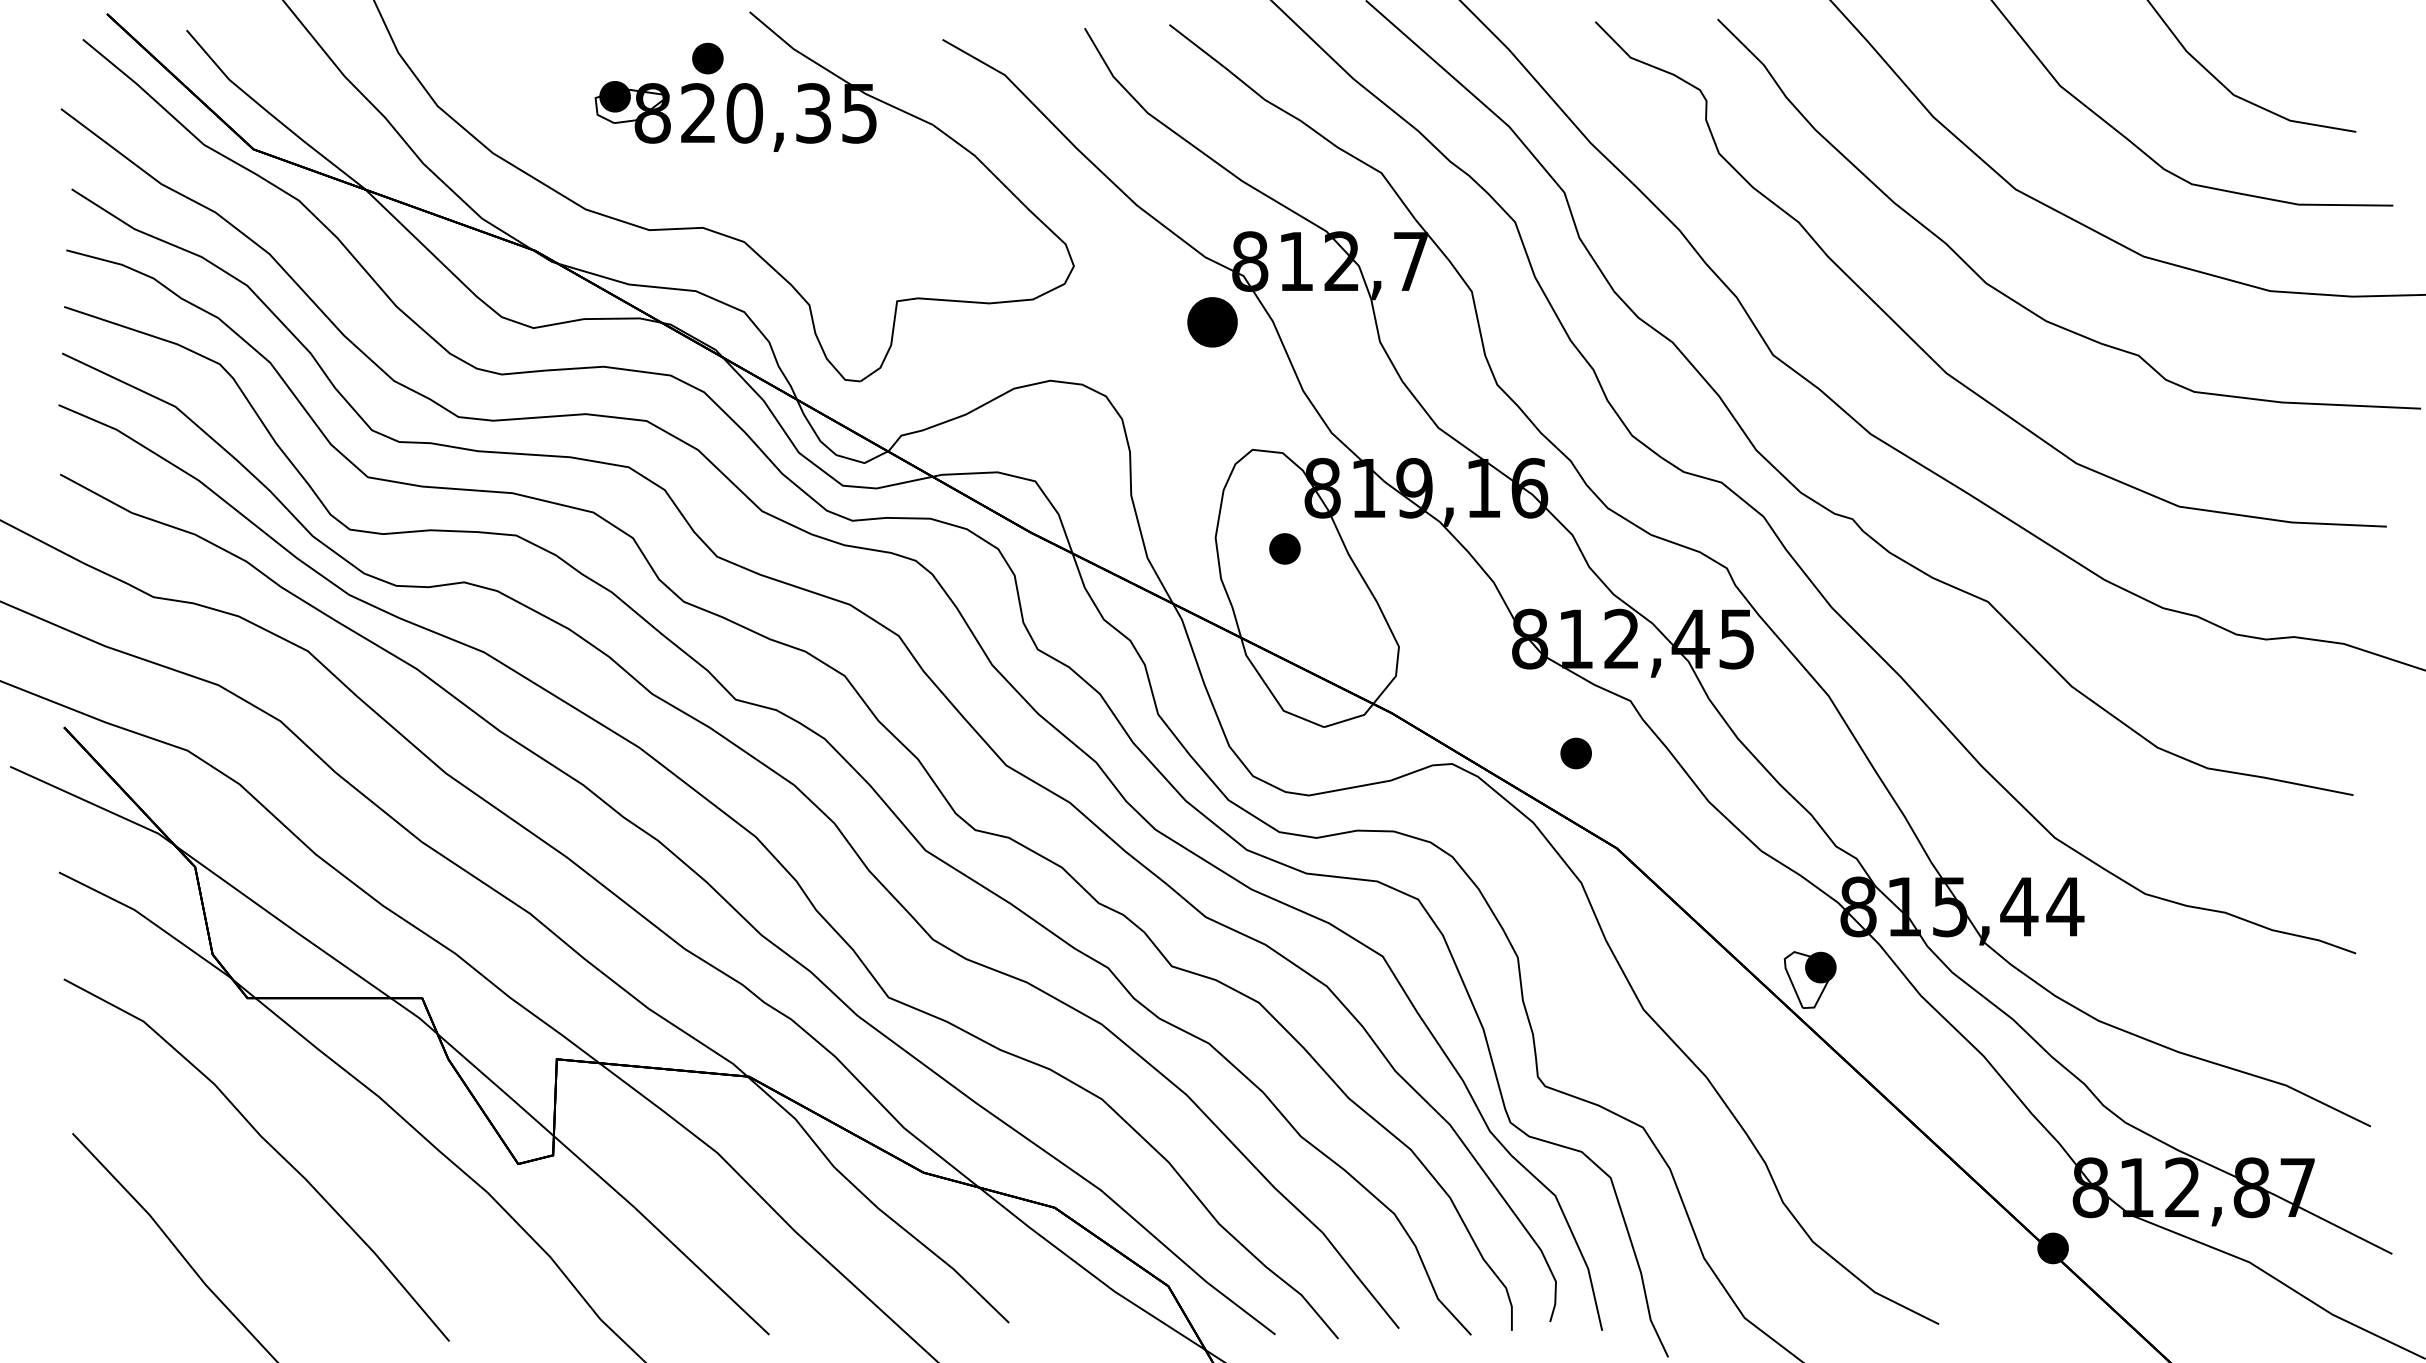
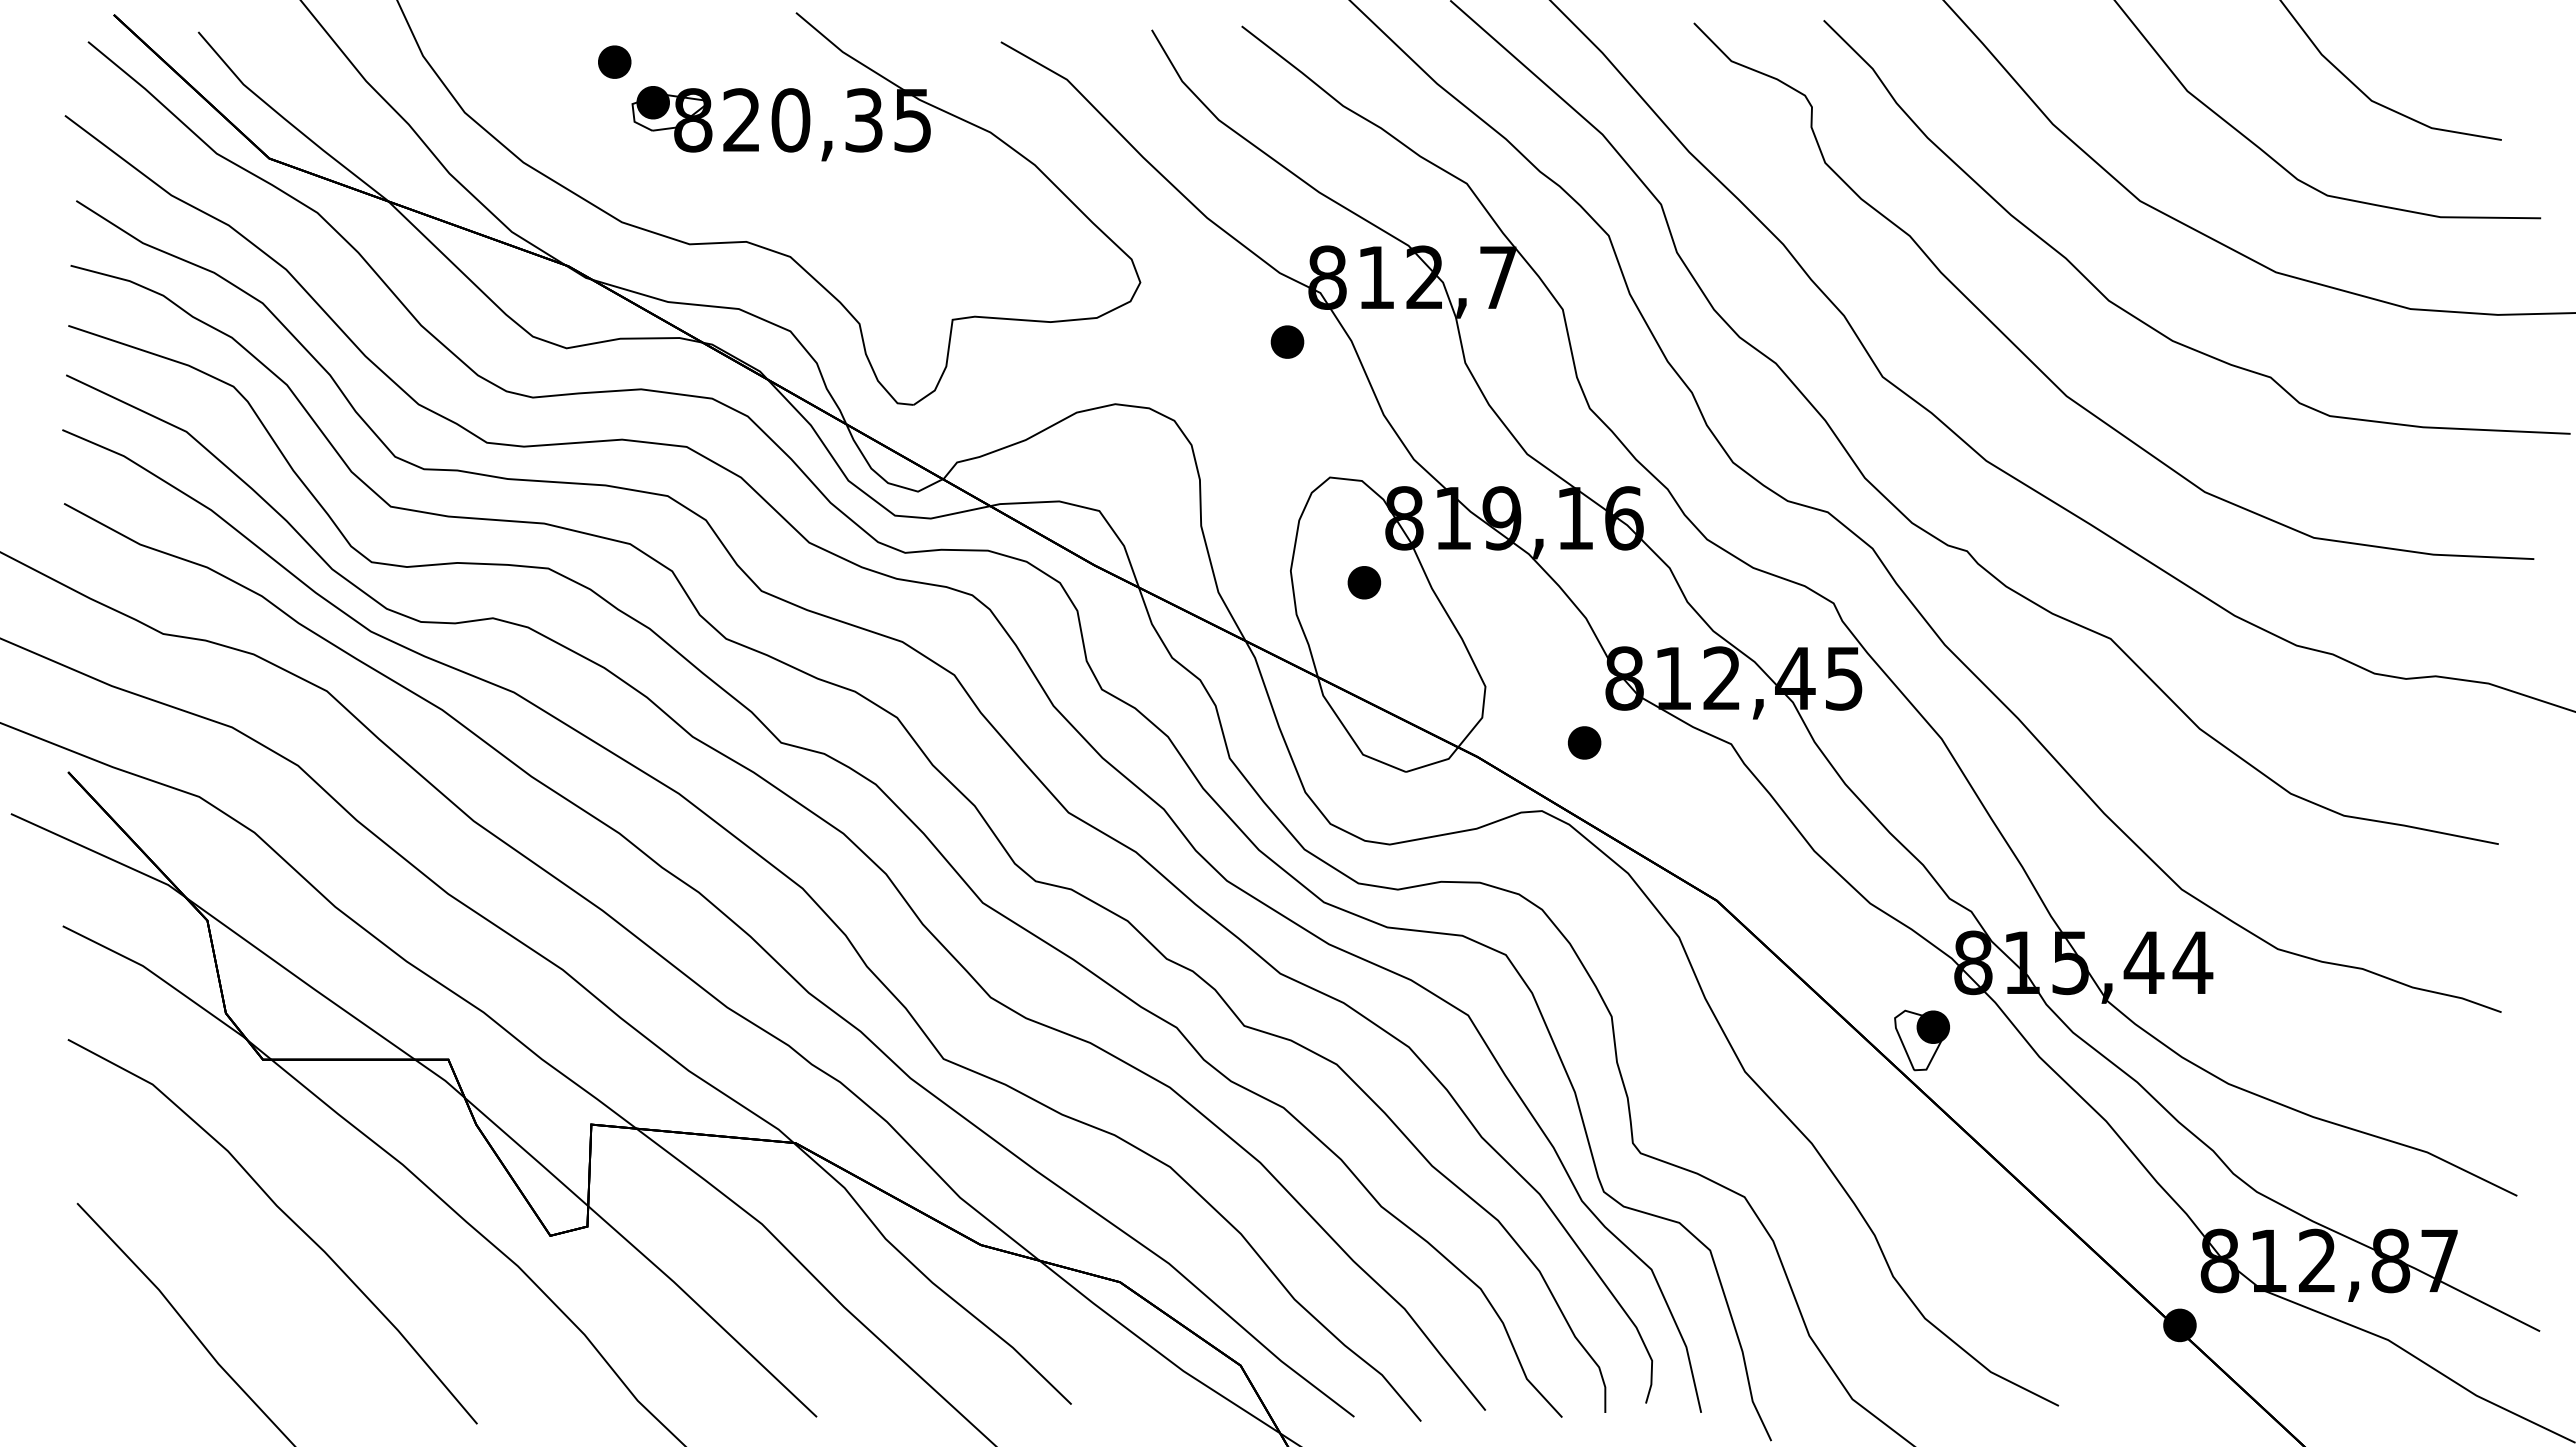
part: (707, 57) -> (614, 61), moved
part: (1212, 321) -> (1287, 341), size x0.62
part: (1576, 753) -> (1584, 742), moved

